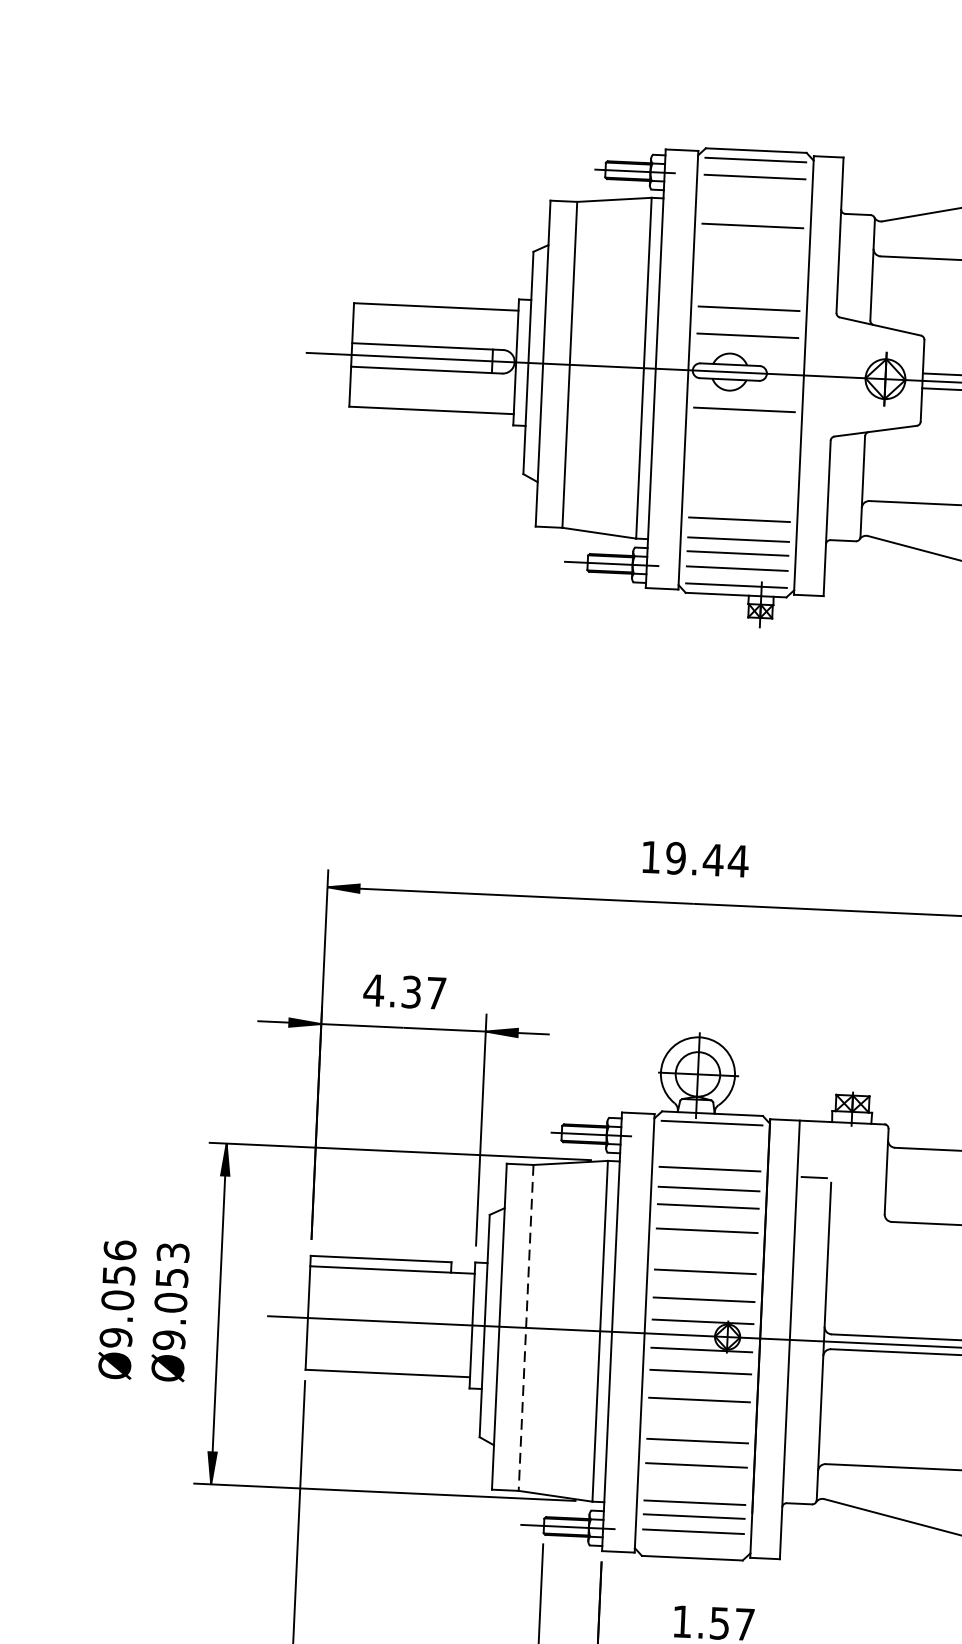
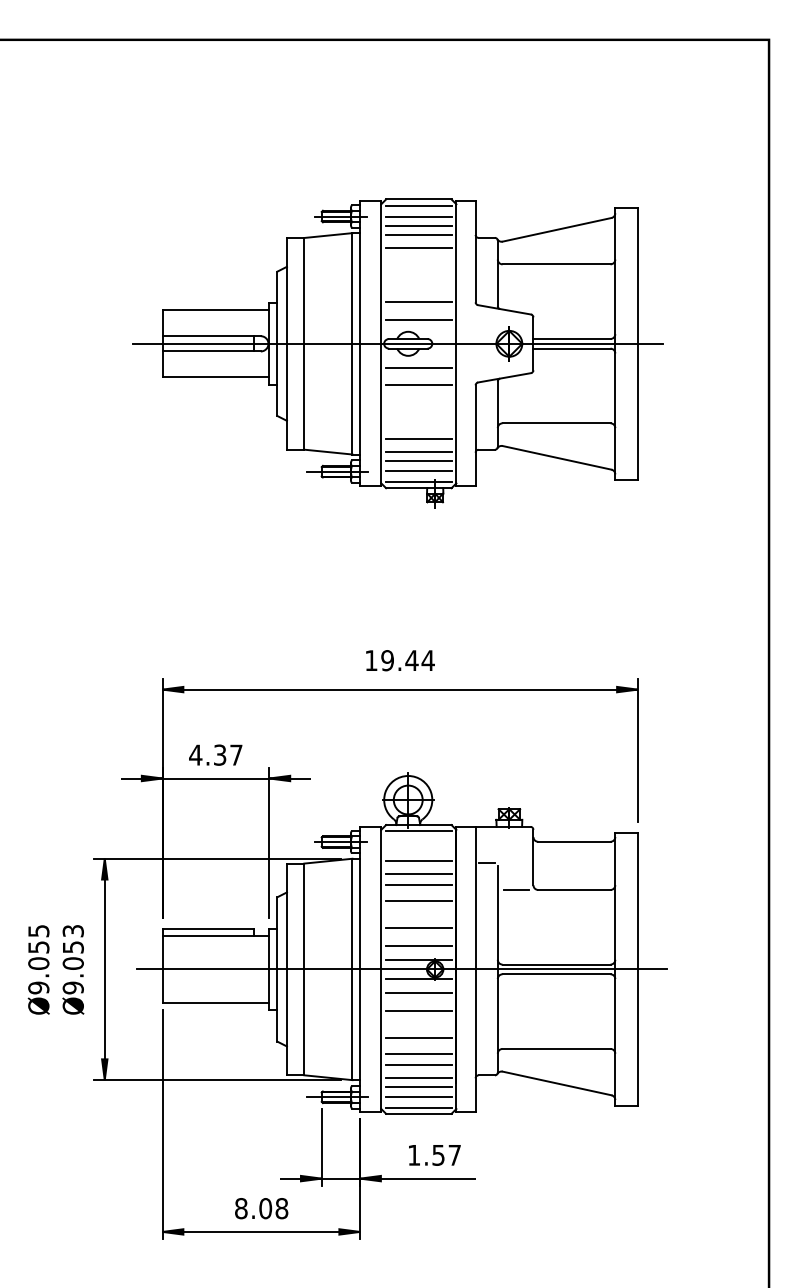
line: (753, 192) -> (418, 226), added
line: (753, 206) -> (418, 235), added
line: (742, 436) -> (418, 385), added
line: (858, 1219) -> (516, 889), added
text: (119, 1249) -> (38, 930), Ø9.056 -> Ø9.055
line: (526, 1328) -> (304, 969), dashed -> solid
line: (695, 1482) -> (418, 1064), added
line: (692, 1548) -> (418, 1107), added

